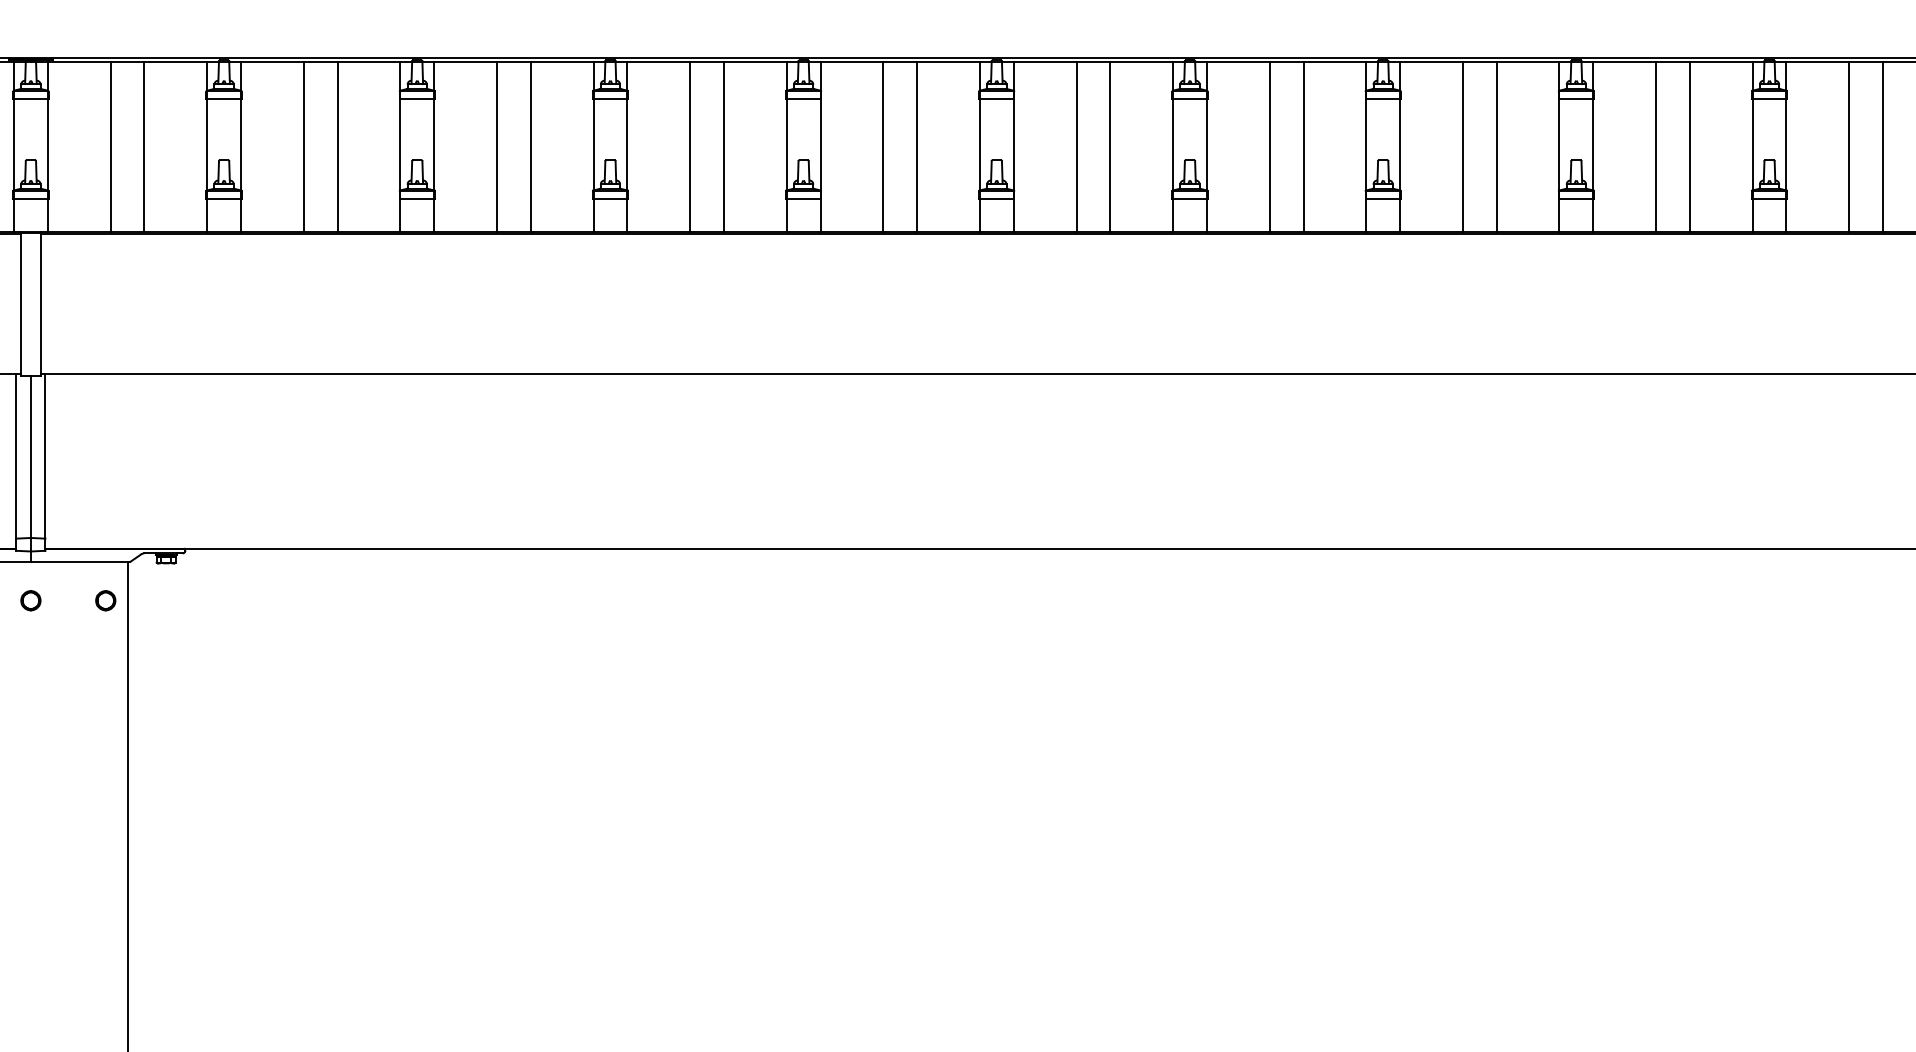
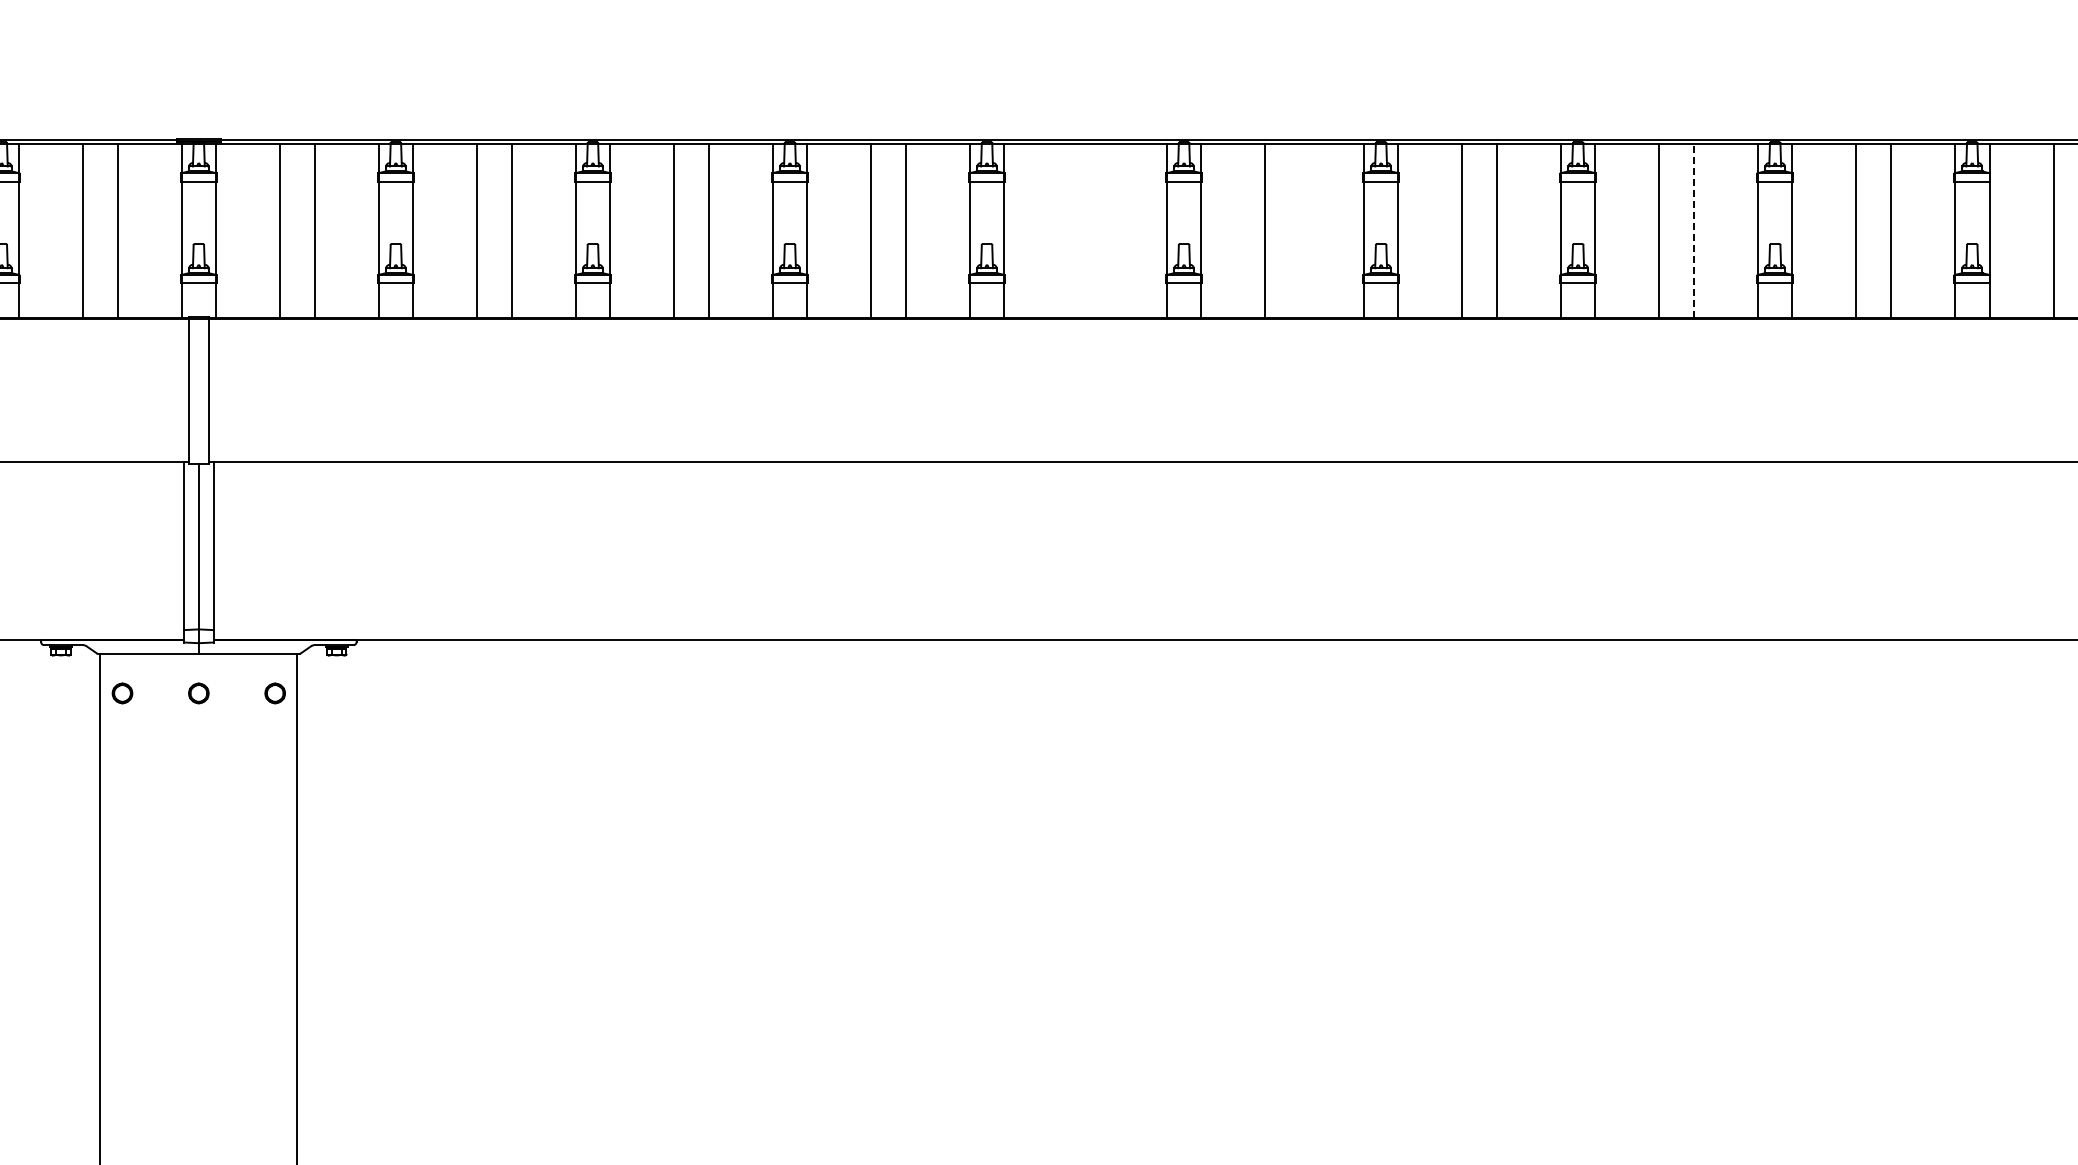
line: (883, 146) -> (1068, 230), removed
line: (916, 146) -> (1102, 230), removed
line: (1109, 146) -> (1299, 230), removed
line: (1496, 146) -> (1693, 230), solid -> dashed

